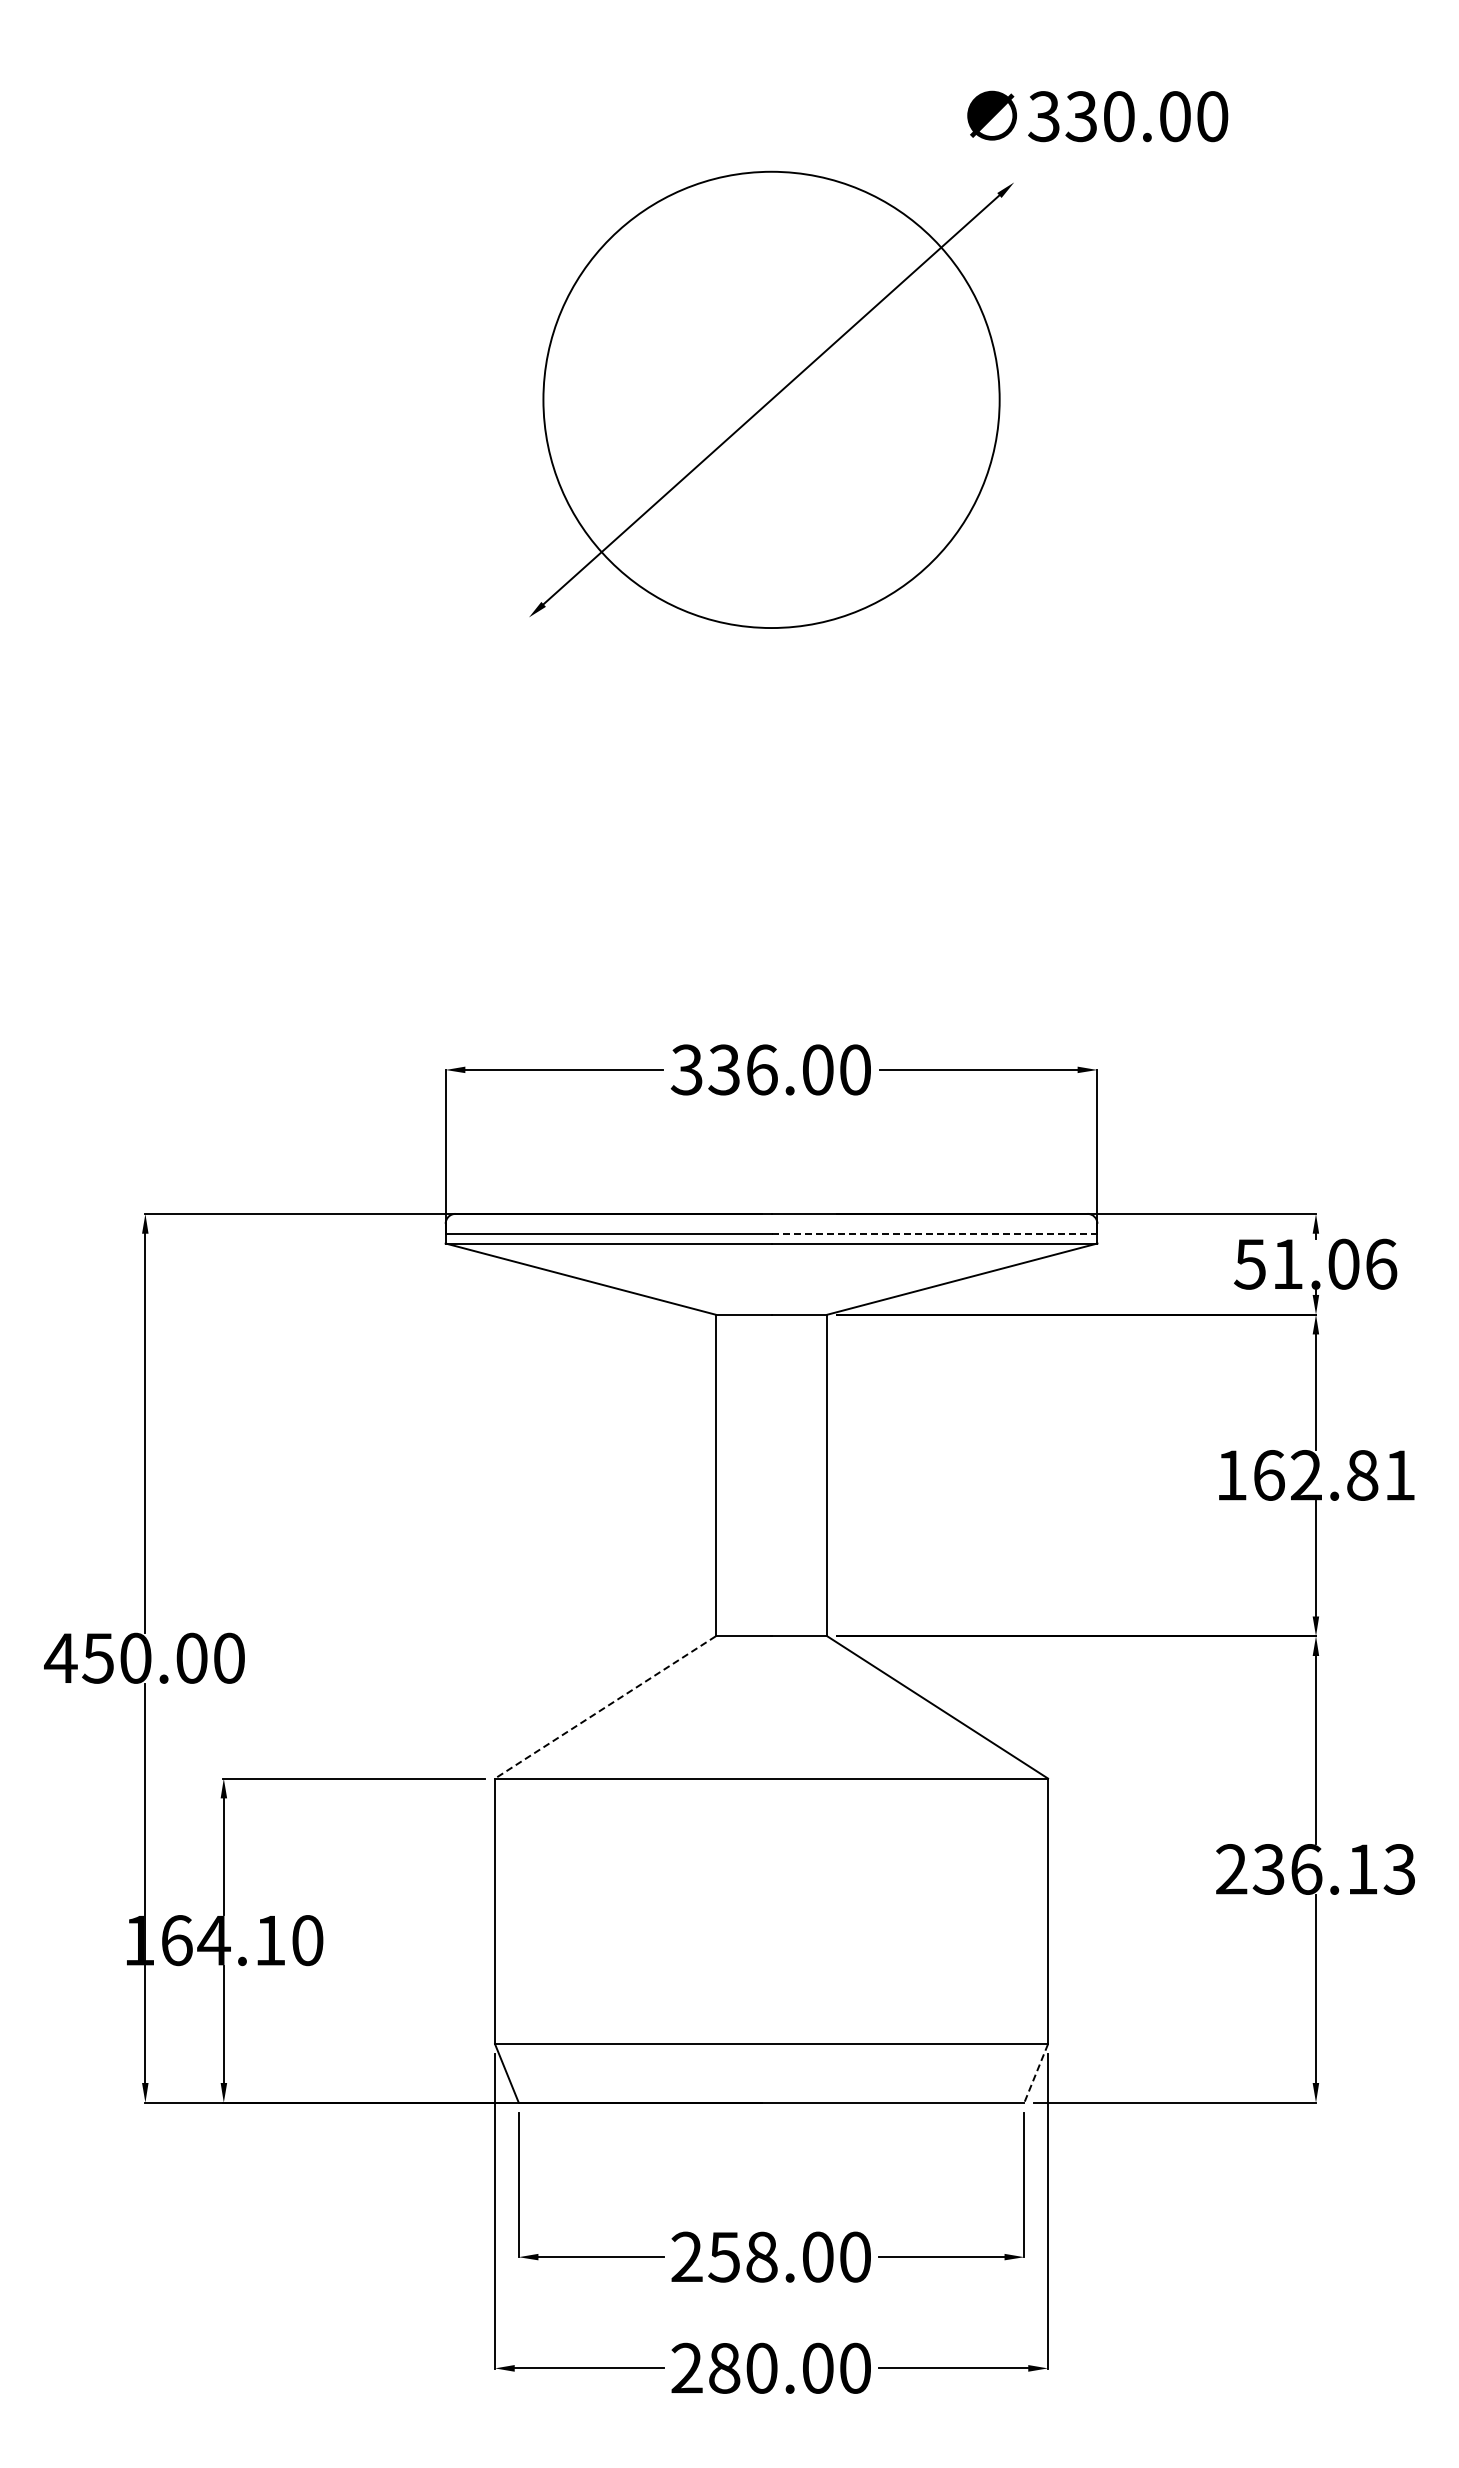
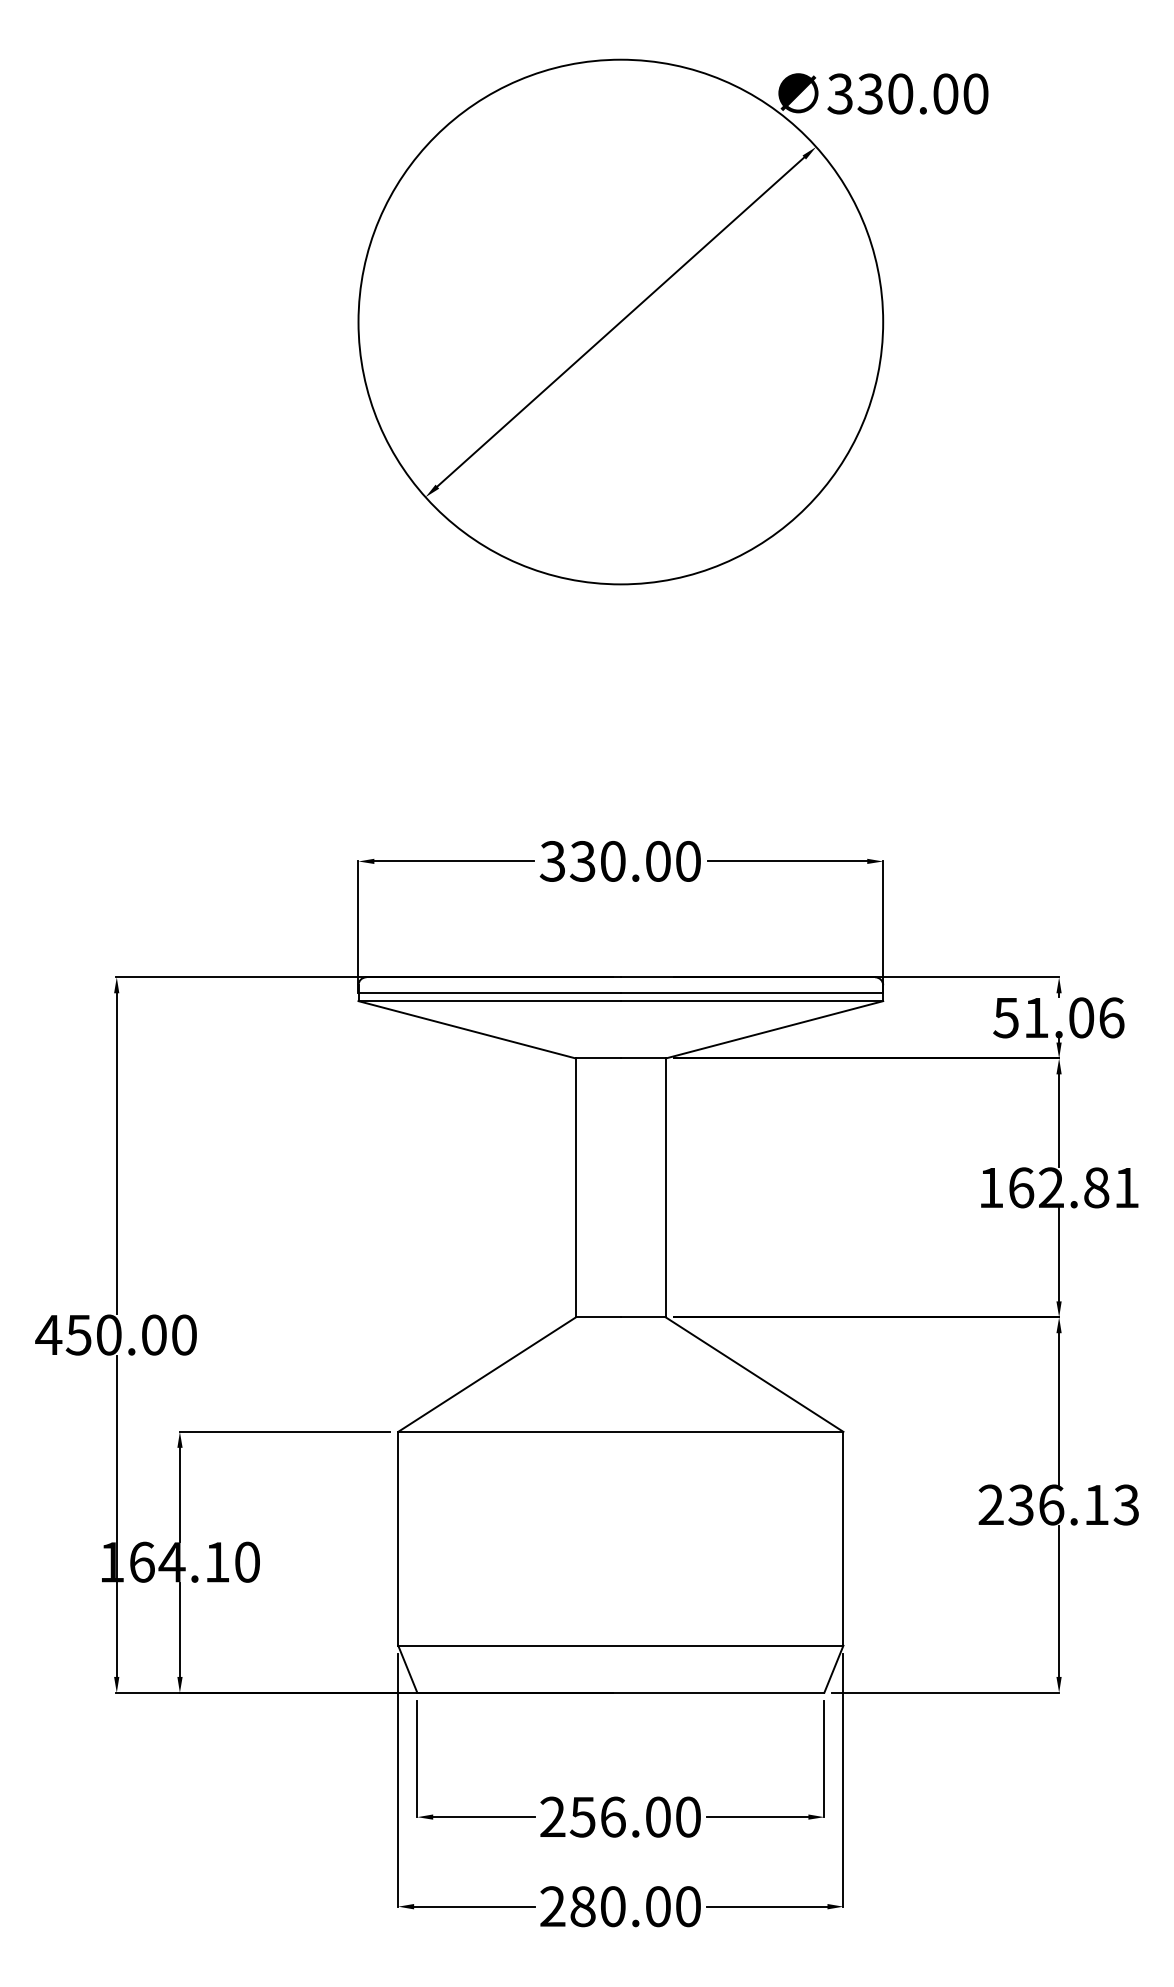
circle: (771, 399) -> (620, 321), size x1.43
text: (761, 1069) -> (612, 861), 336.00 -> 330.00
line: (934, 1233) -> (752, 993), dashed -> solid
line: (605, 1707) -> (487, 1374), dashed -> solid
line: (1036, 2073) -> (834, 1669), dashed -> solid
text: (761, 2256) -> (612, 1816), 258.00 -> 256.00

